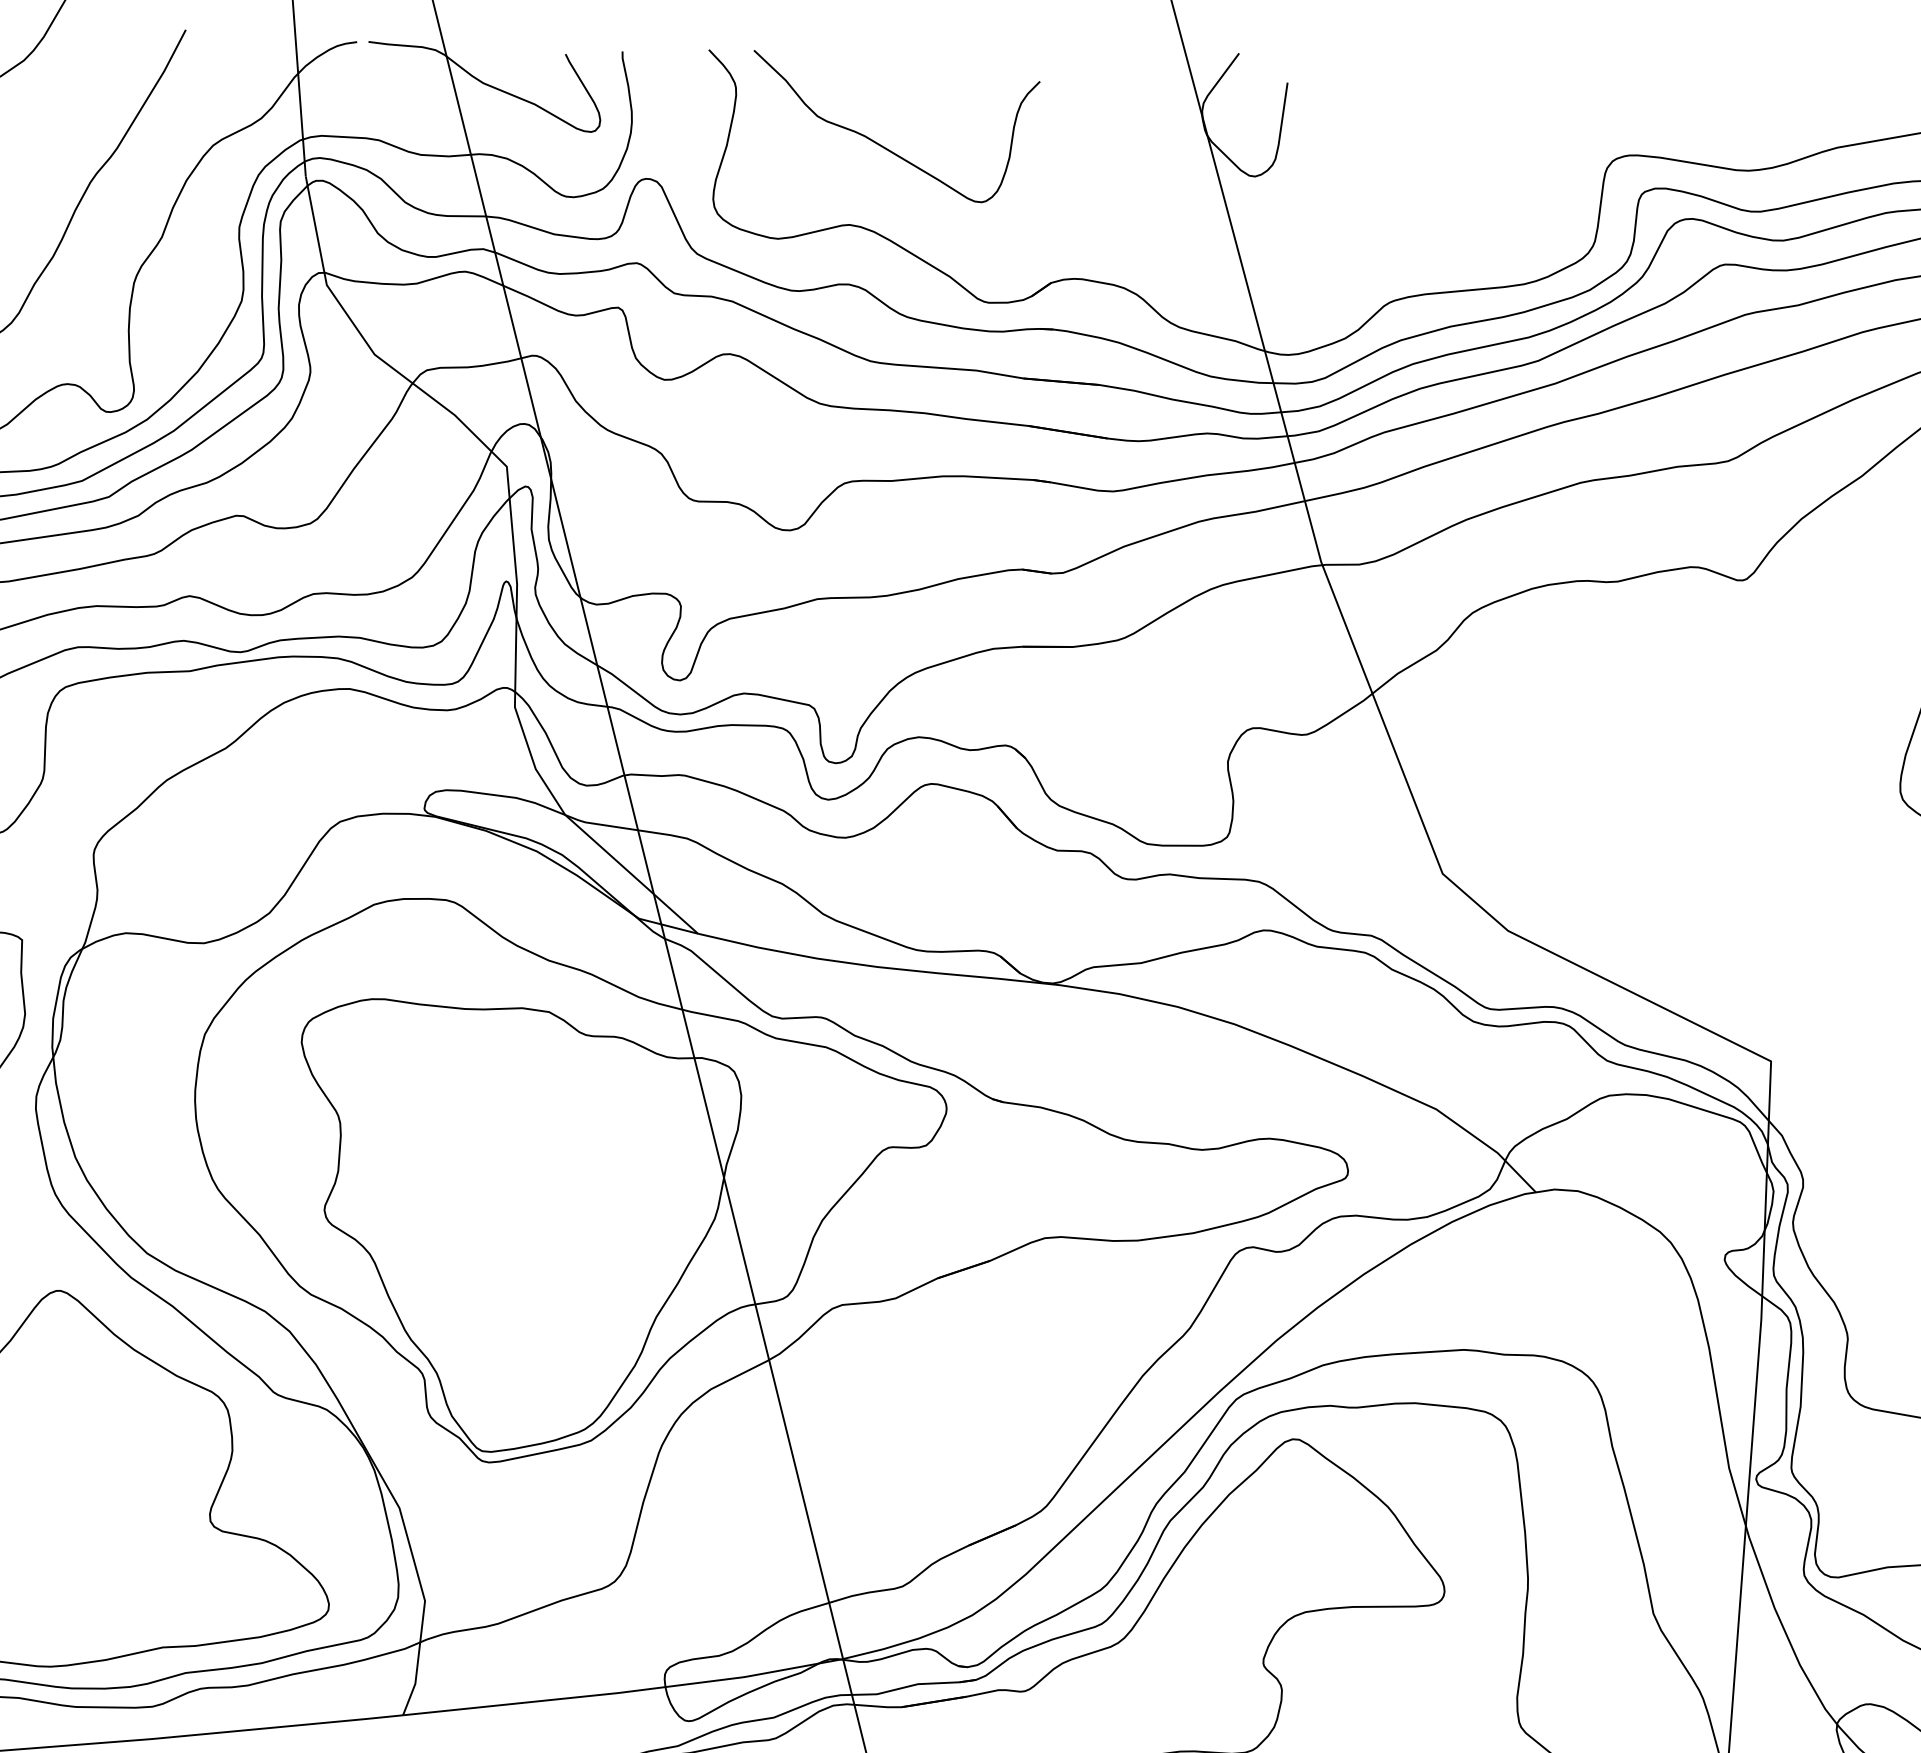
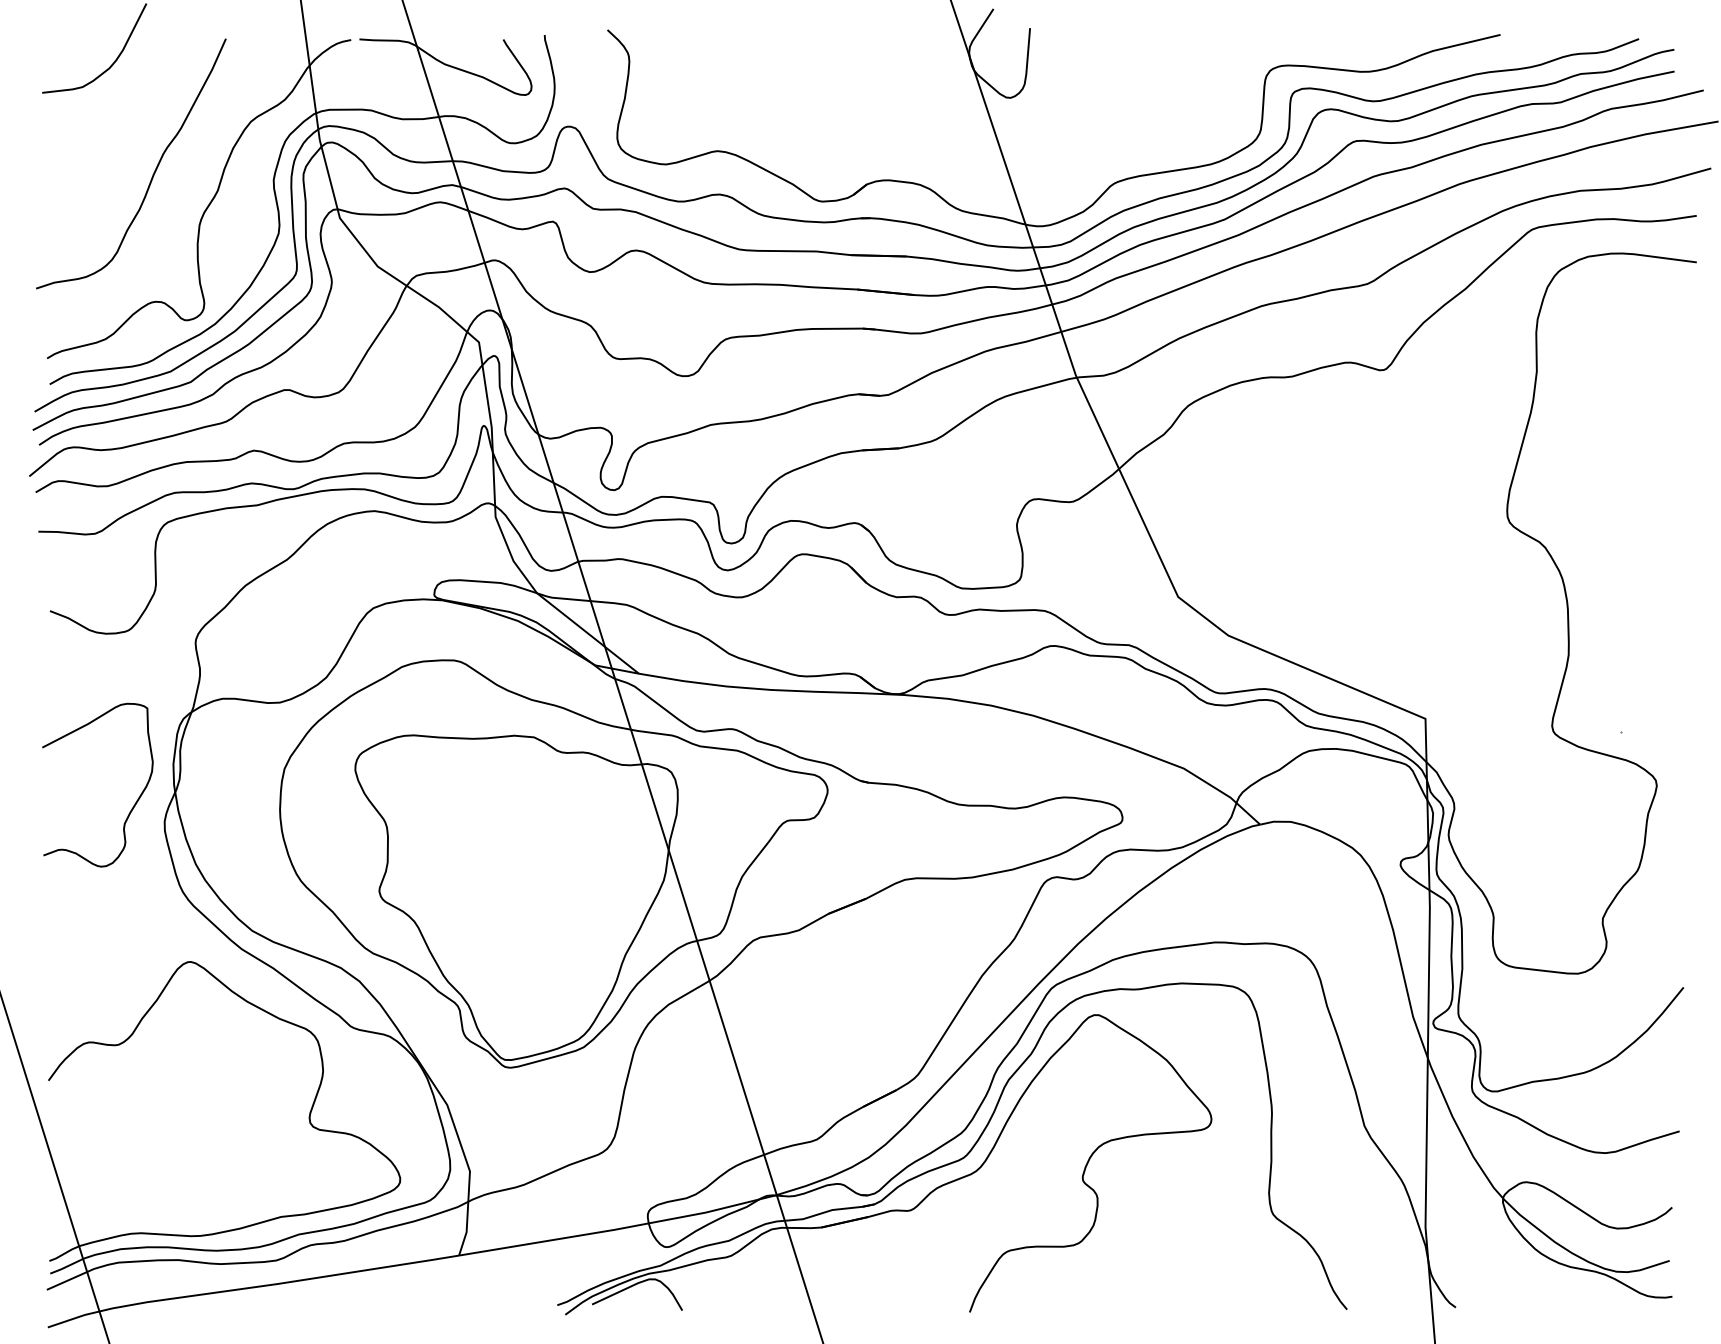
curve: (883, 144) -> (738, 91), removed

